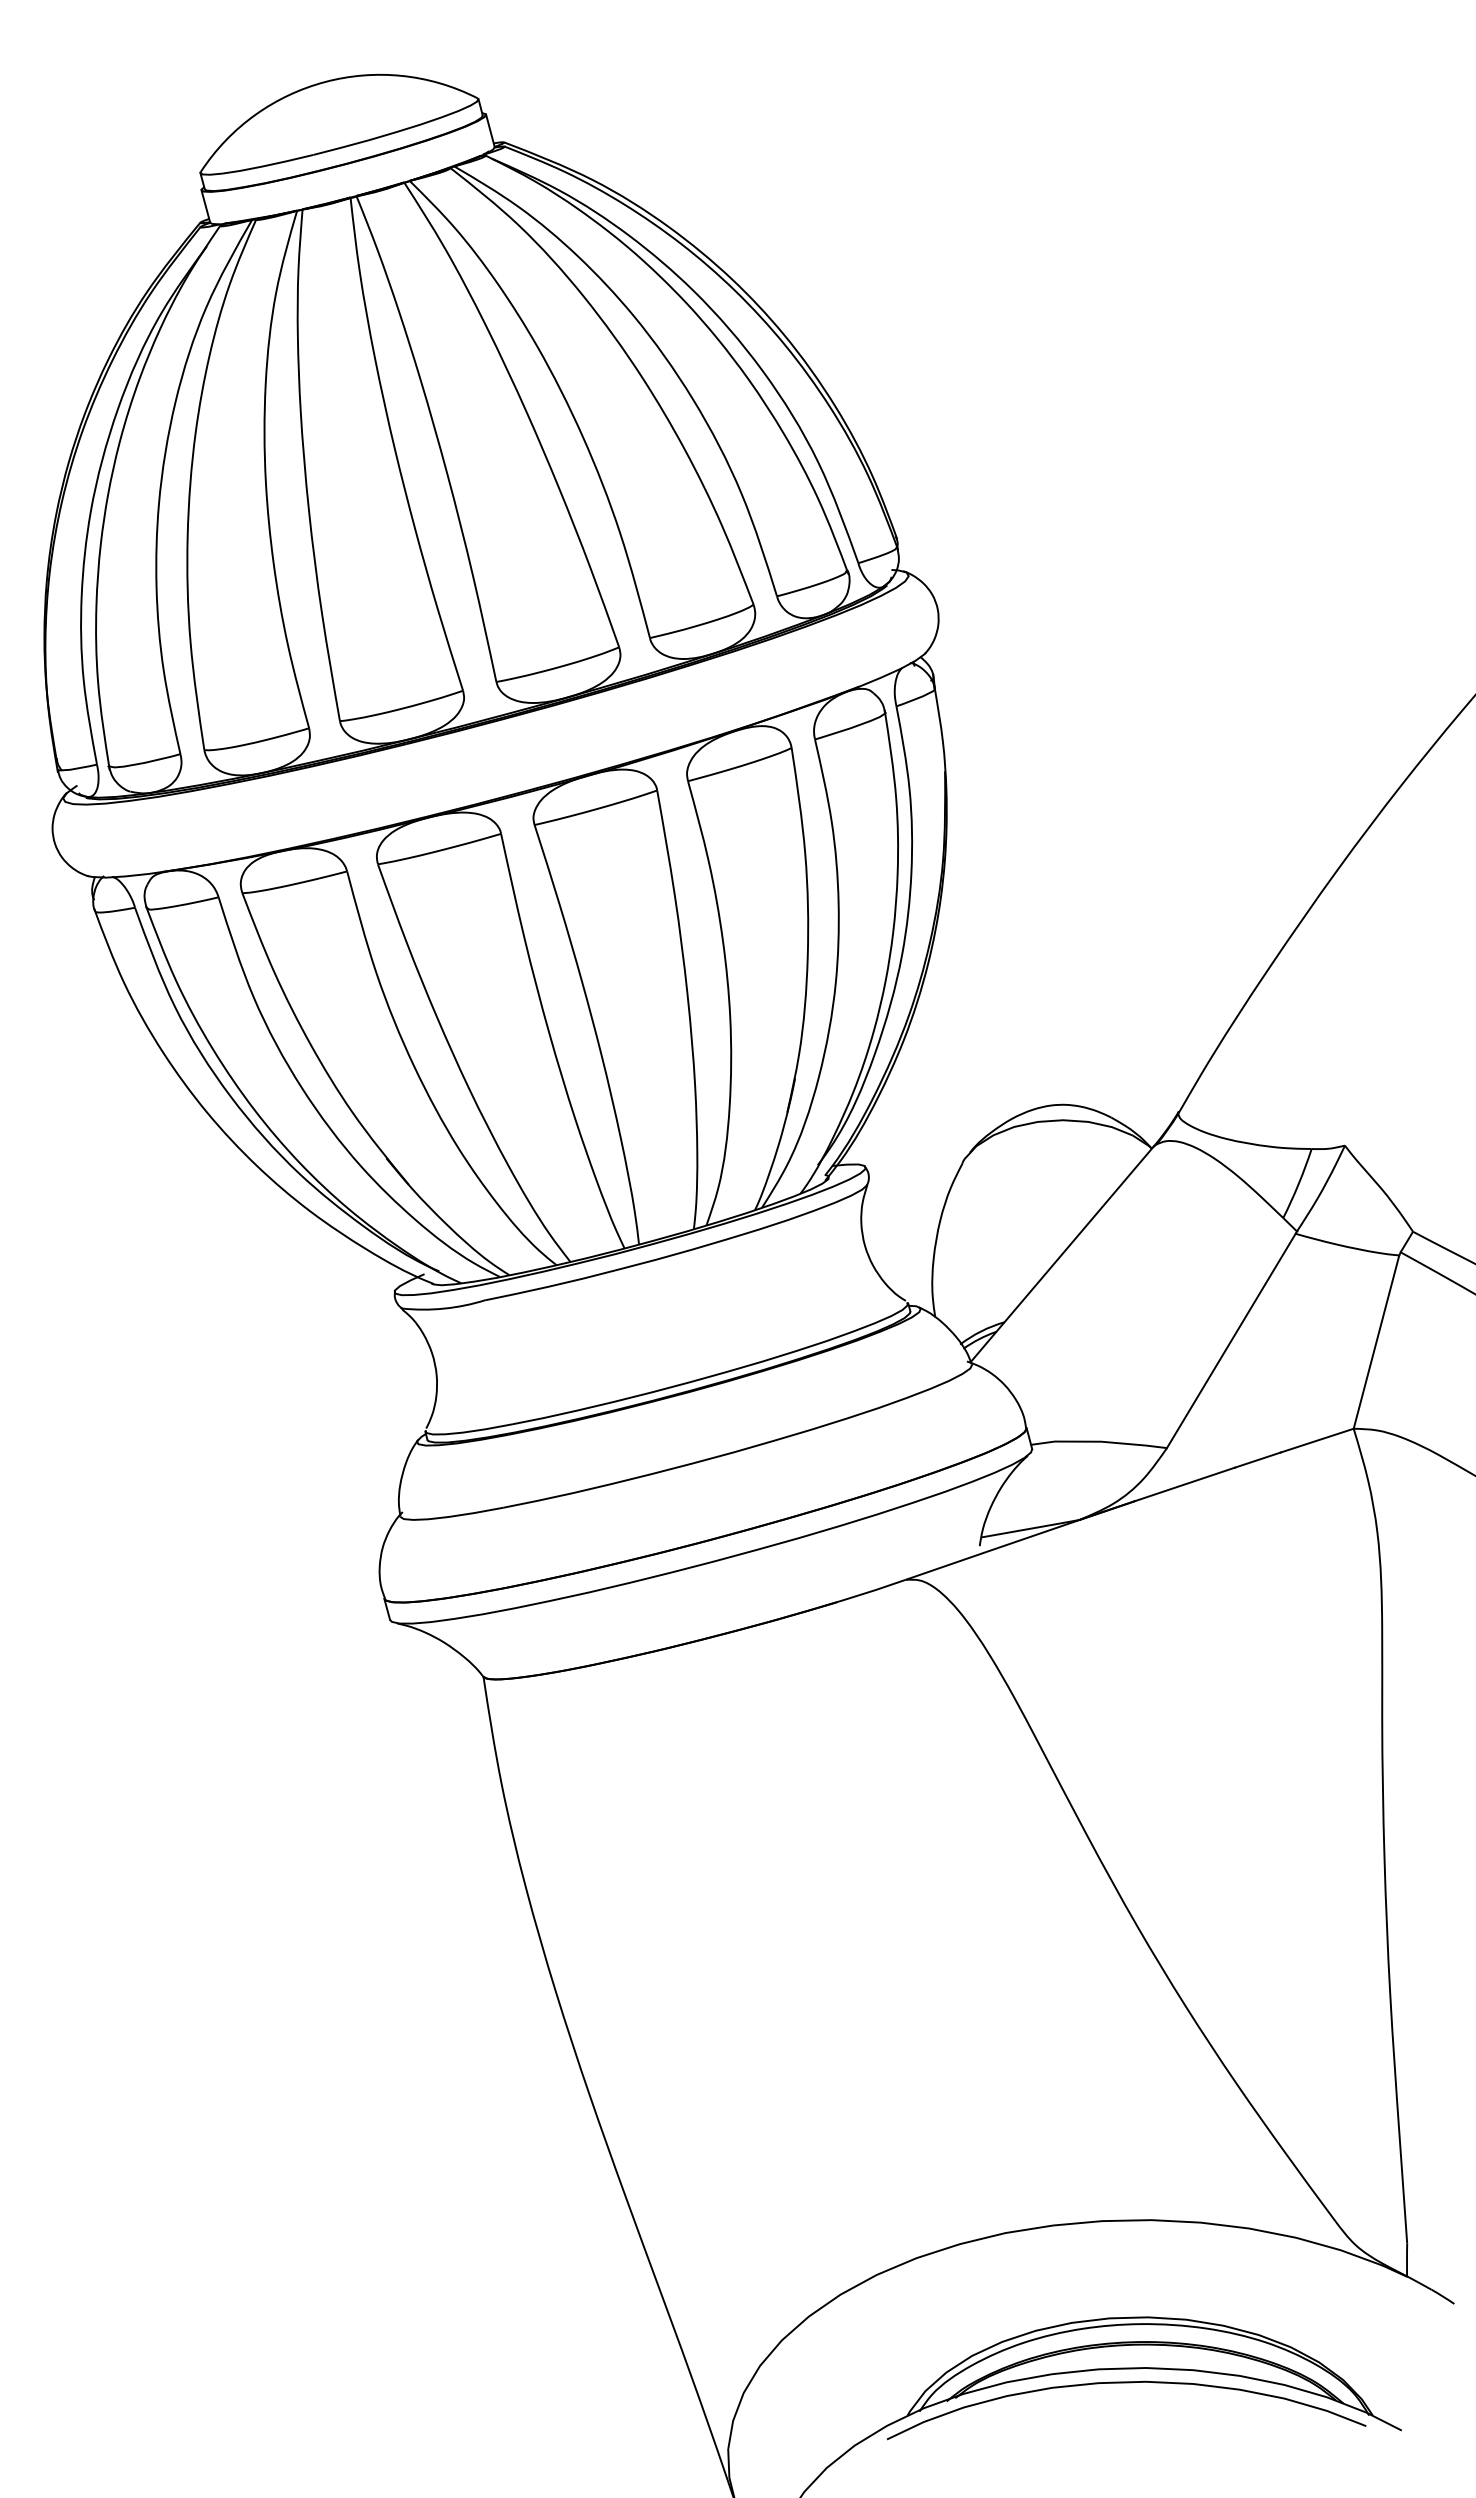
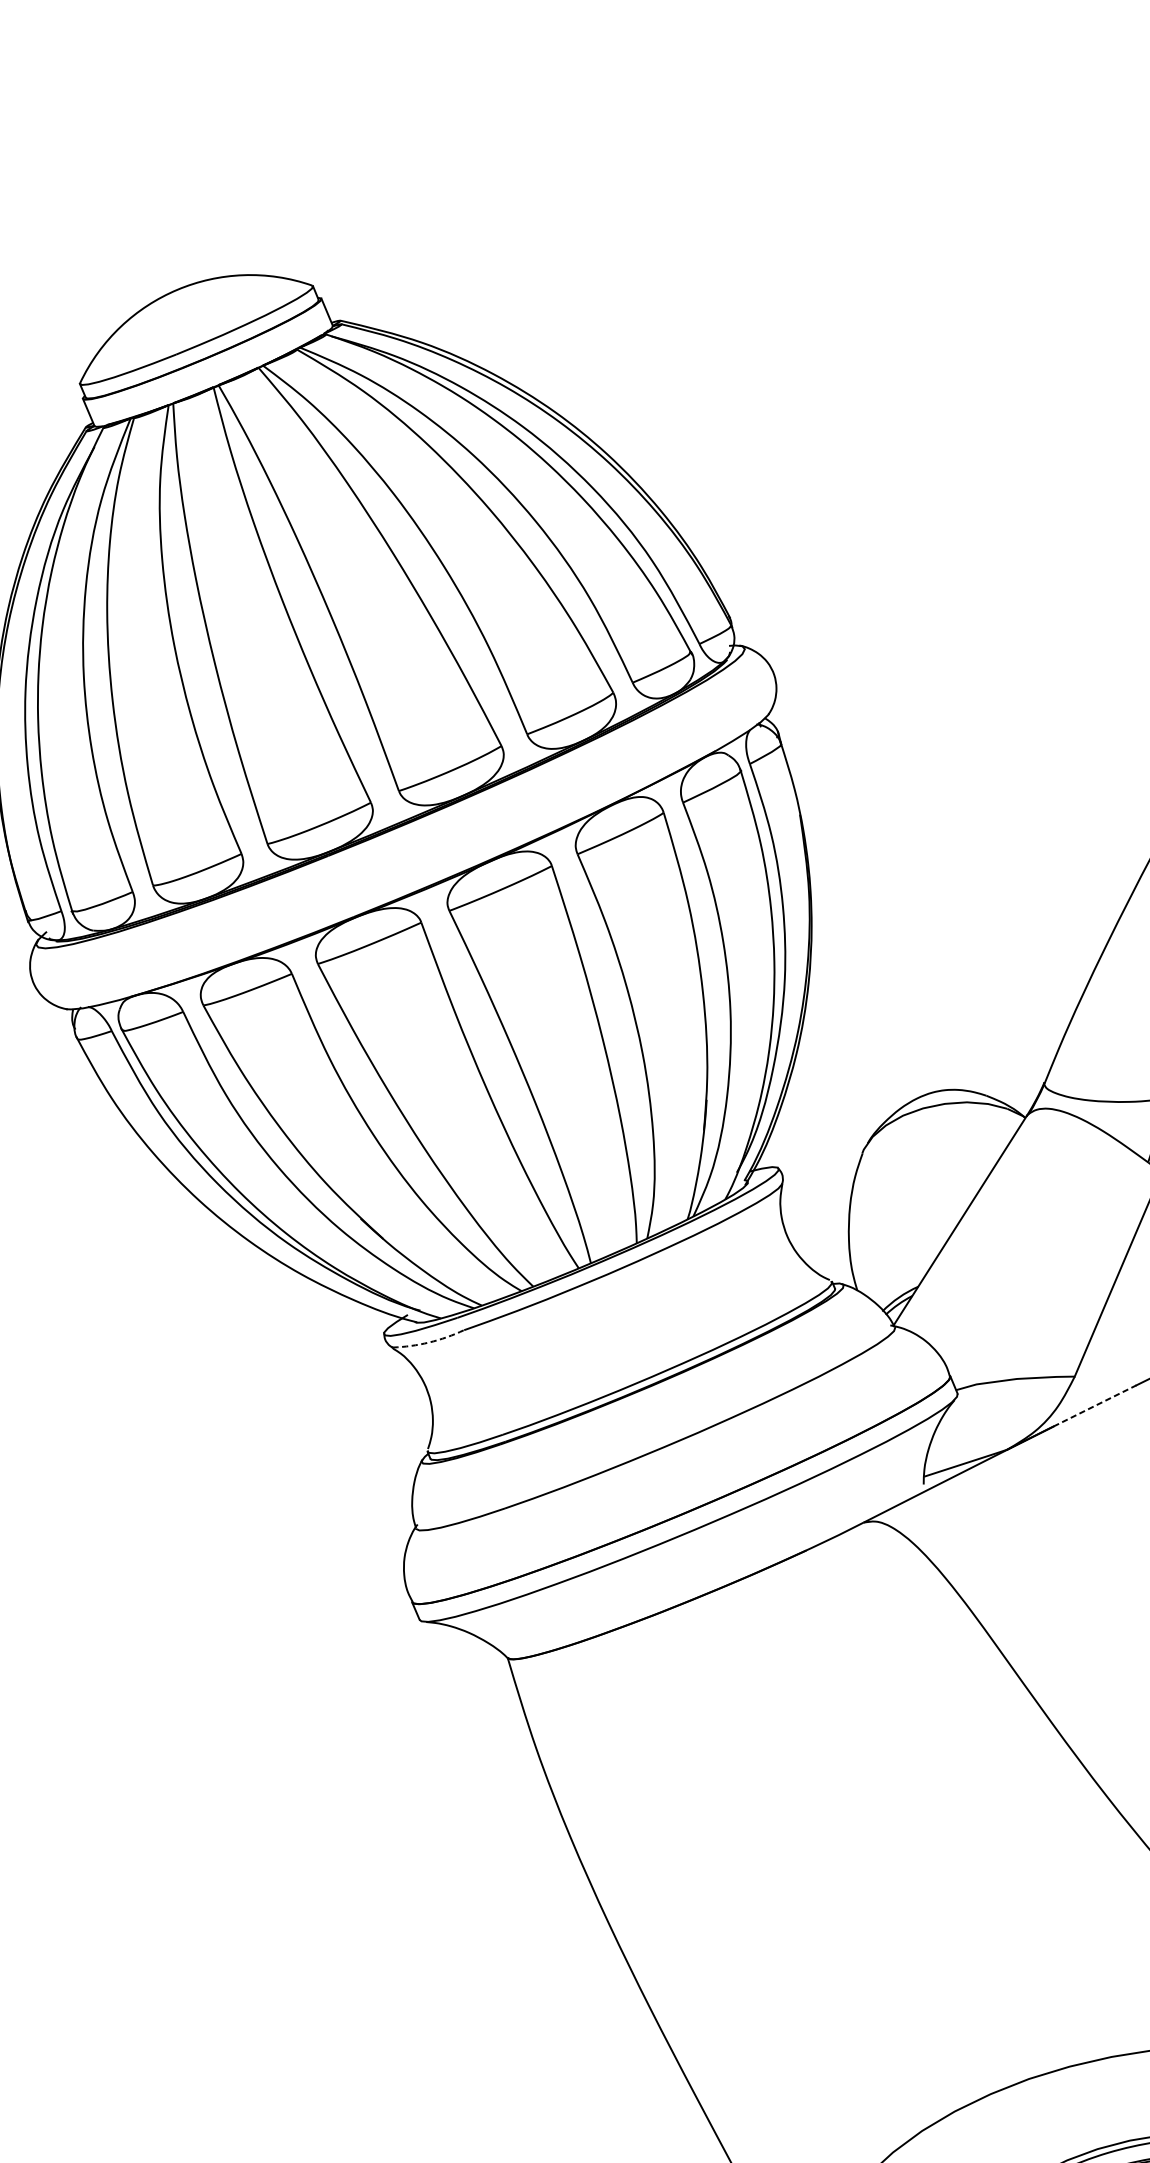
arc: (444, 1308) -> (429, 1342), solid -> dashed
line: (1185, 1484) -> (1095, 1406), solid -> dashed

